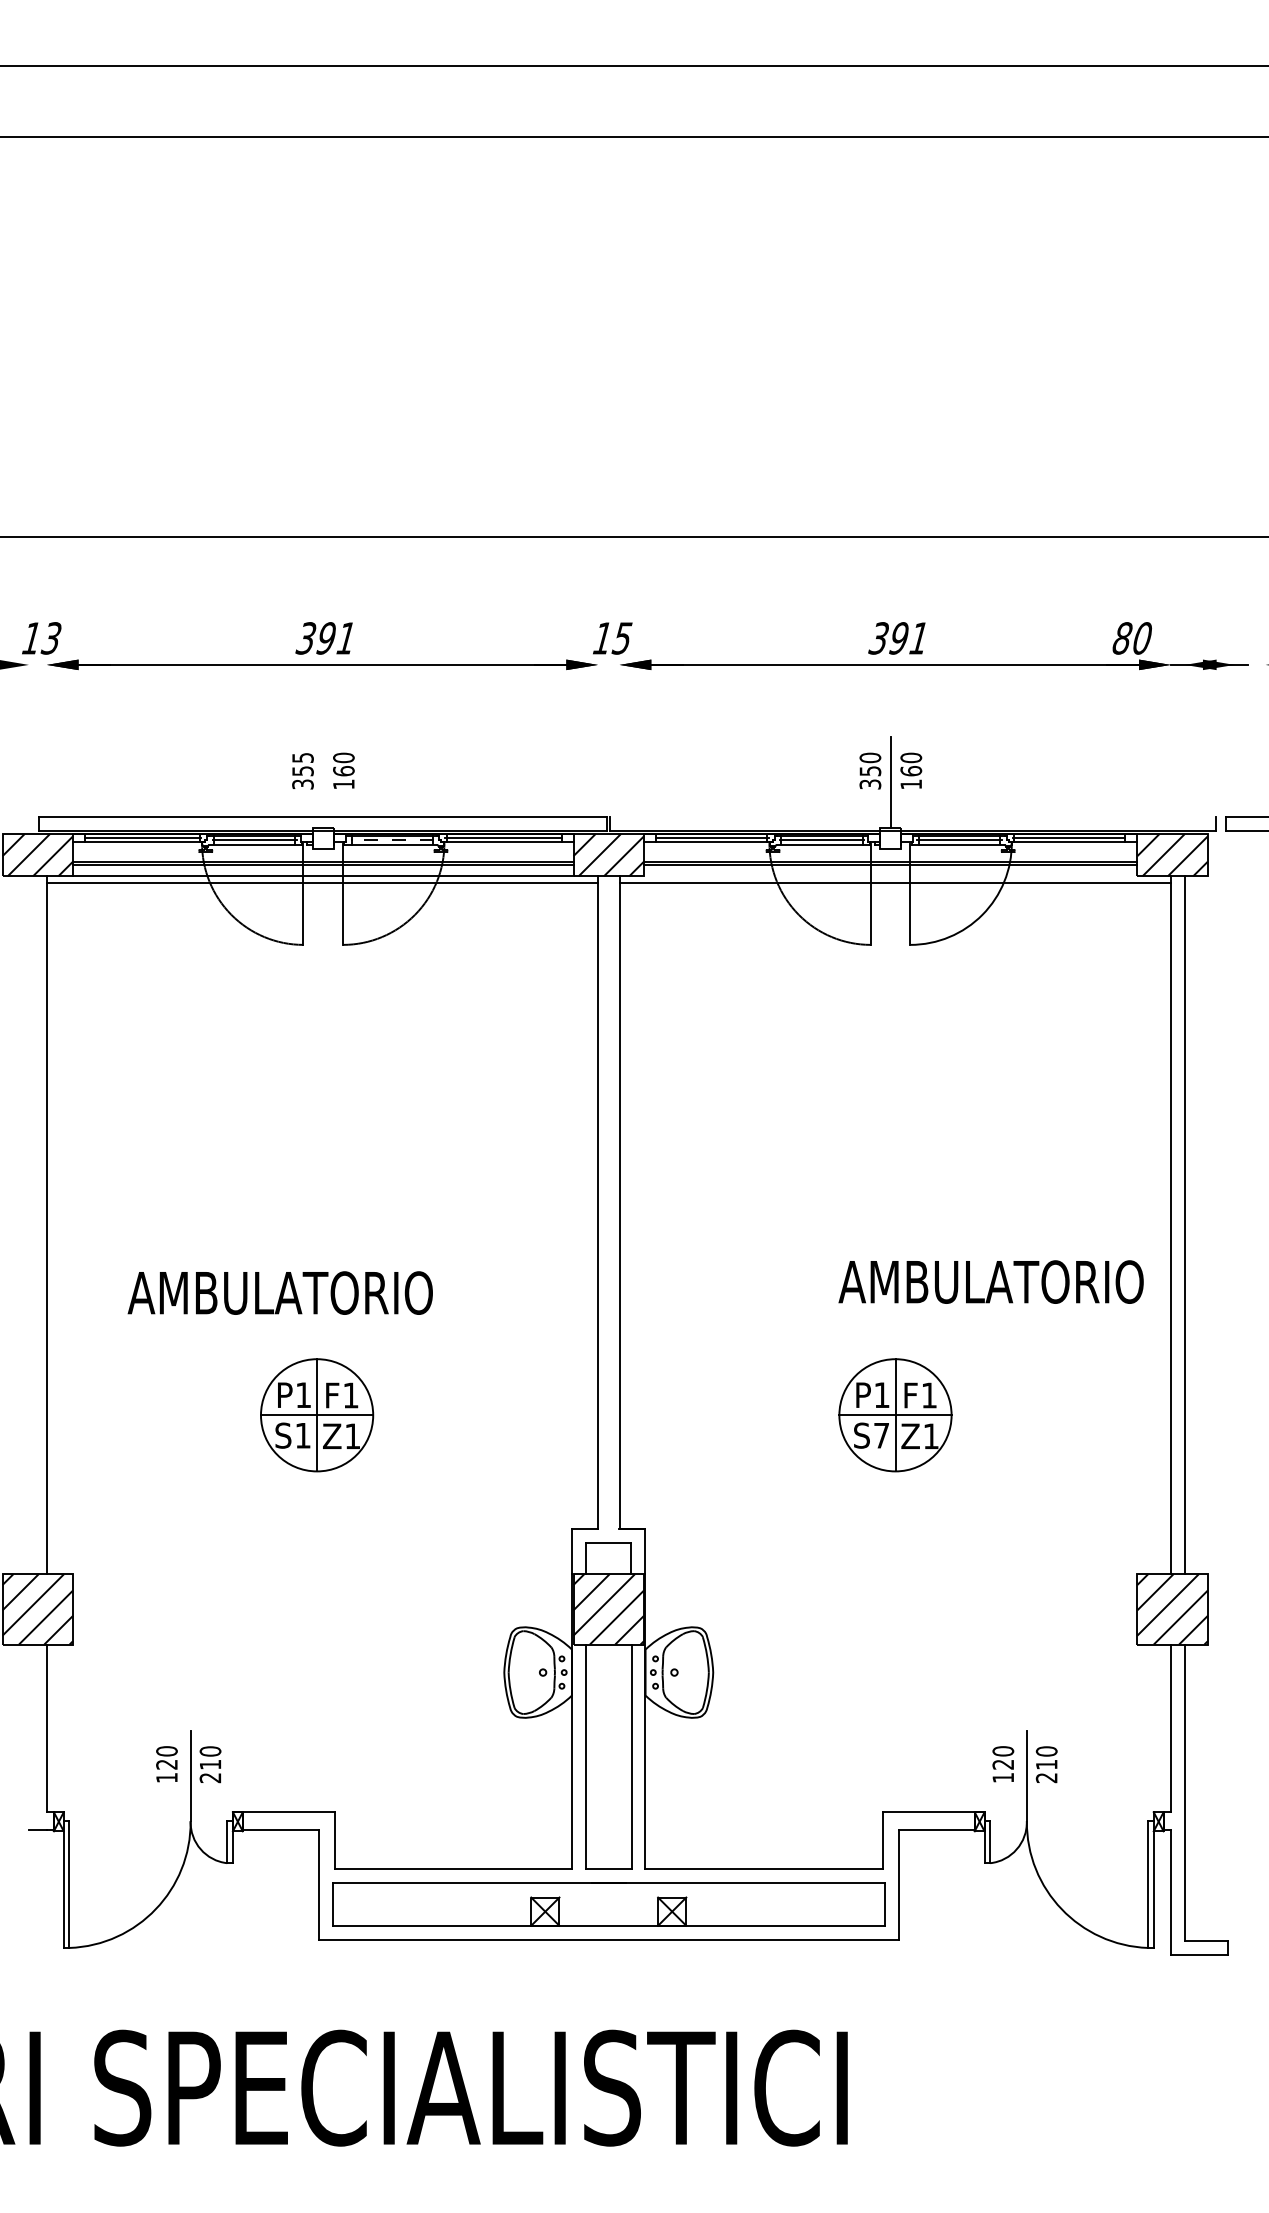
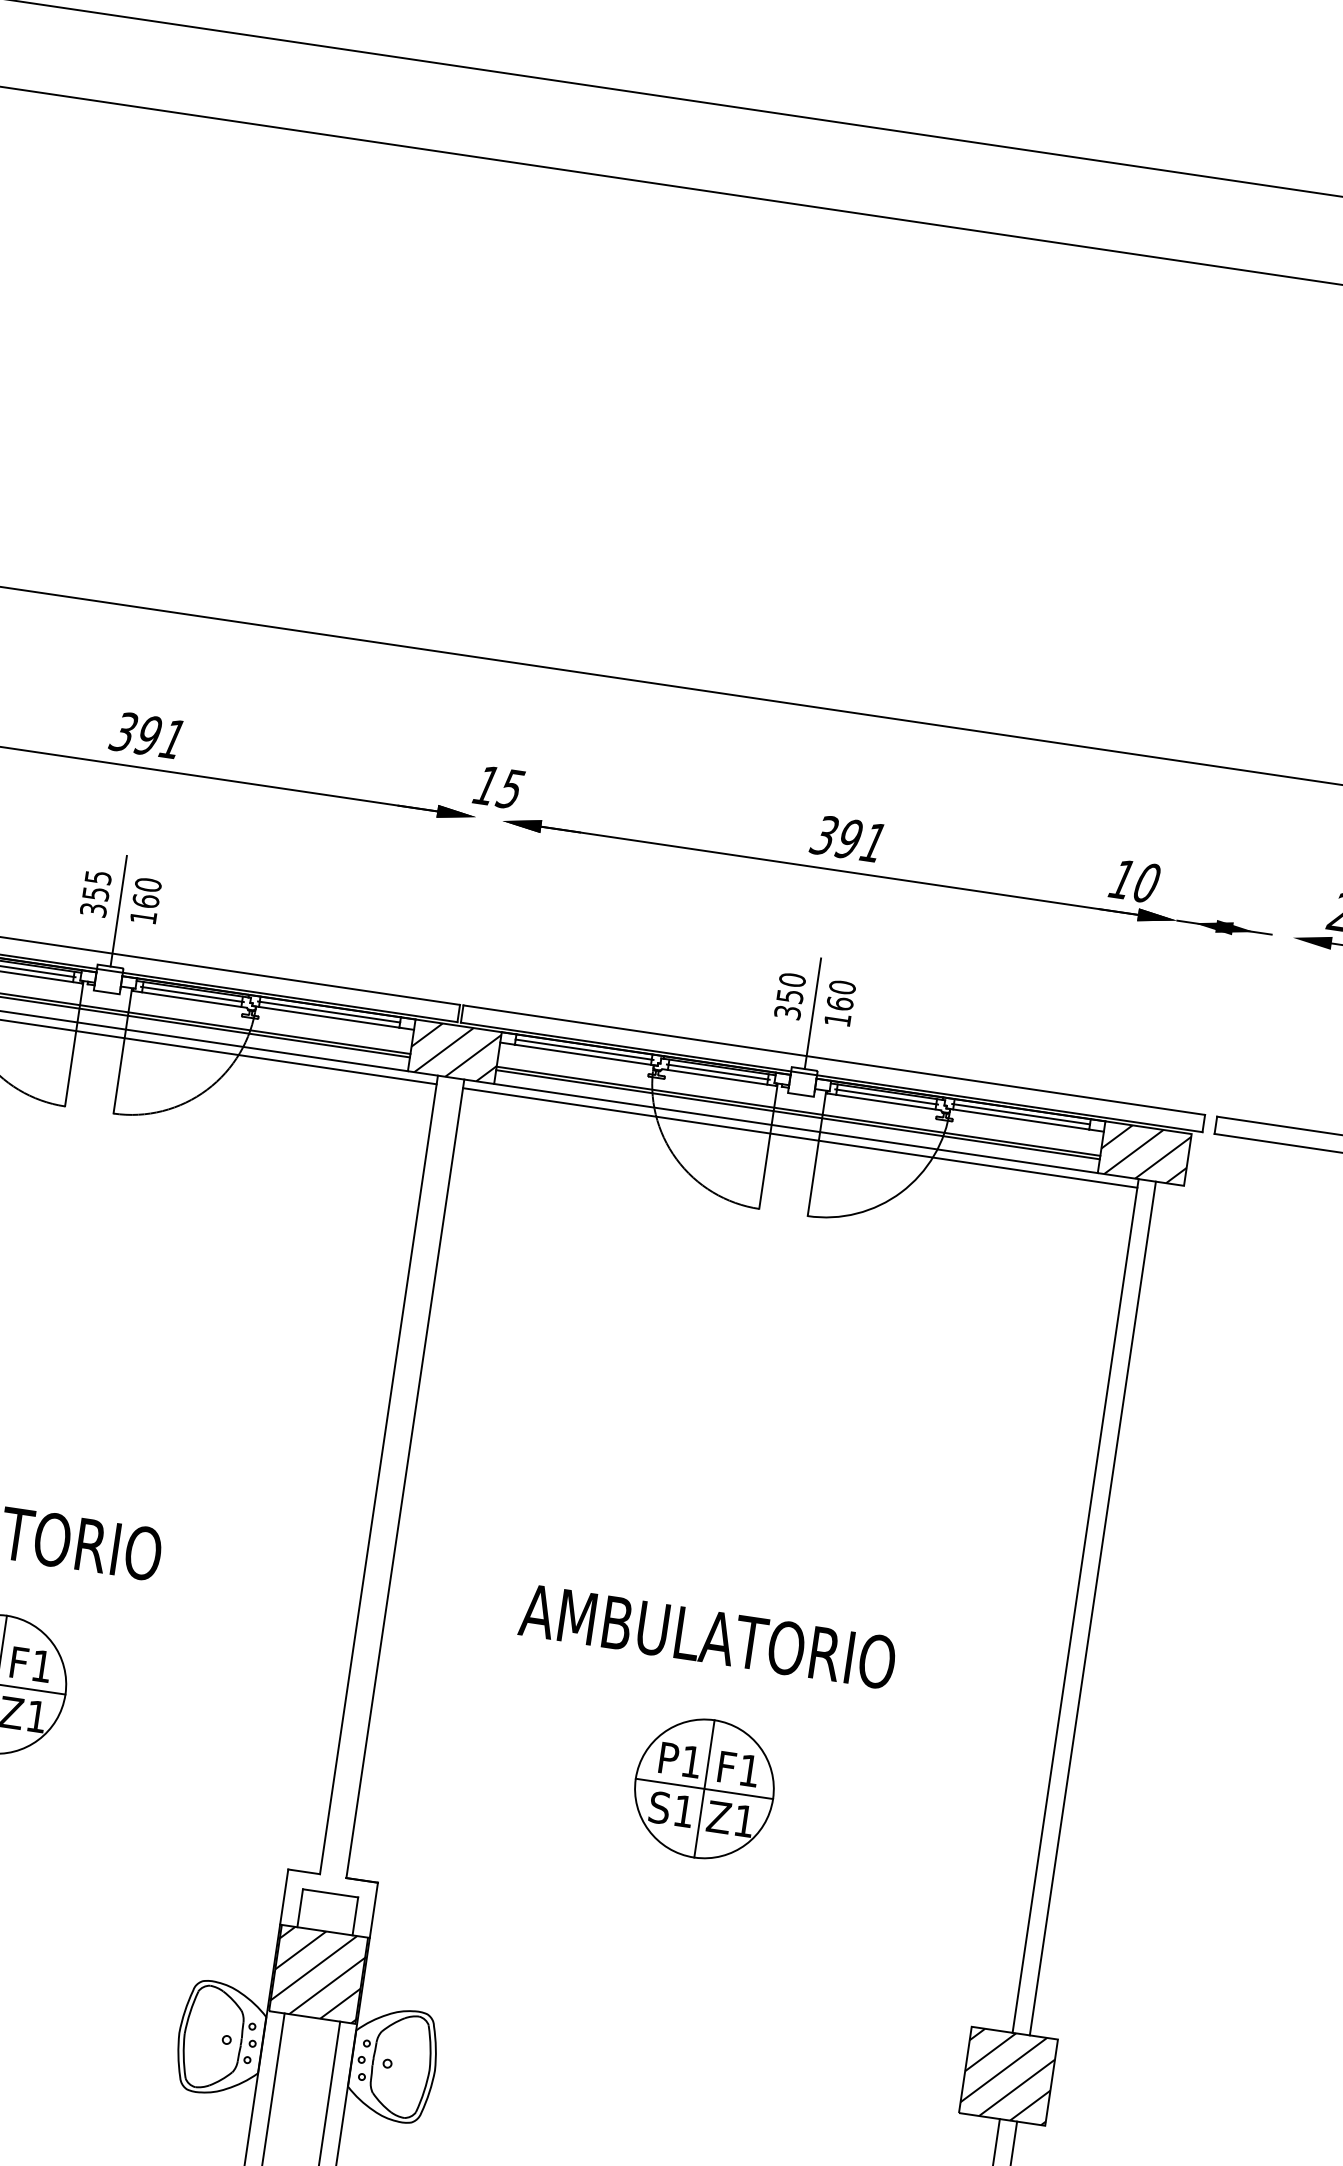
text: (1122, 638) -> (1122, 879), 80 -> 10
line: (323, 782) -> (118, 911), added
line: (913, 817) -> (834, 1060), added
line: (391, 840) -> (191, 994), dashed -> solid
line: (890, 876) -> (795, 1128), added
text: (990, 1281) -> (707, 1635), moved
text: (881, 1435) -> (683, 1811), S7 -> S1

